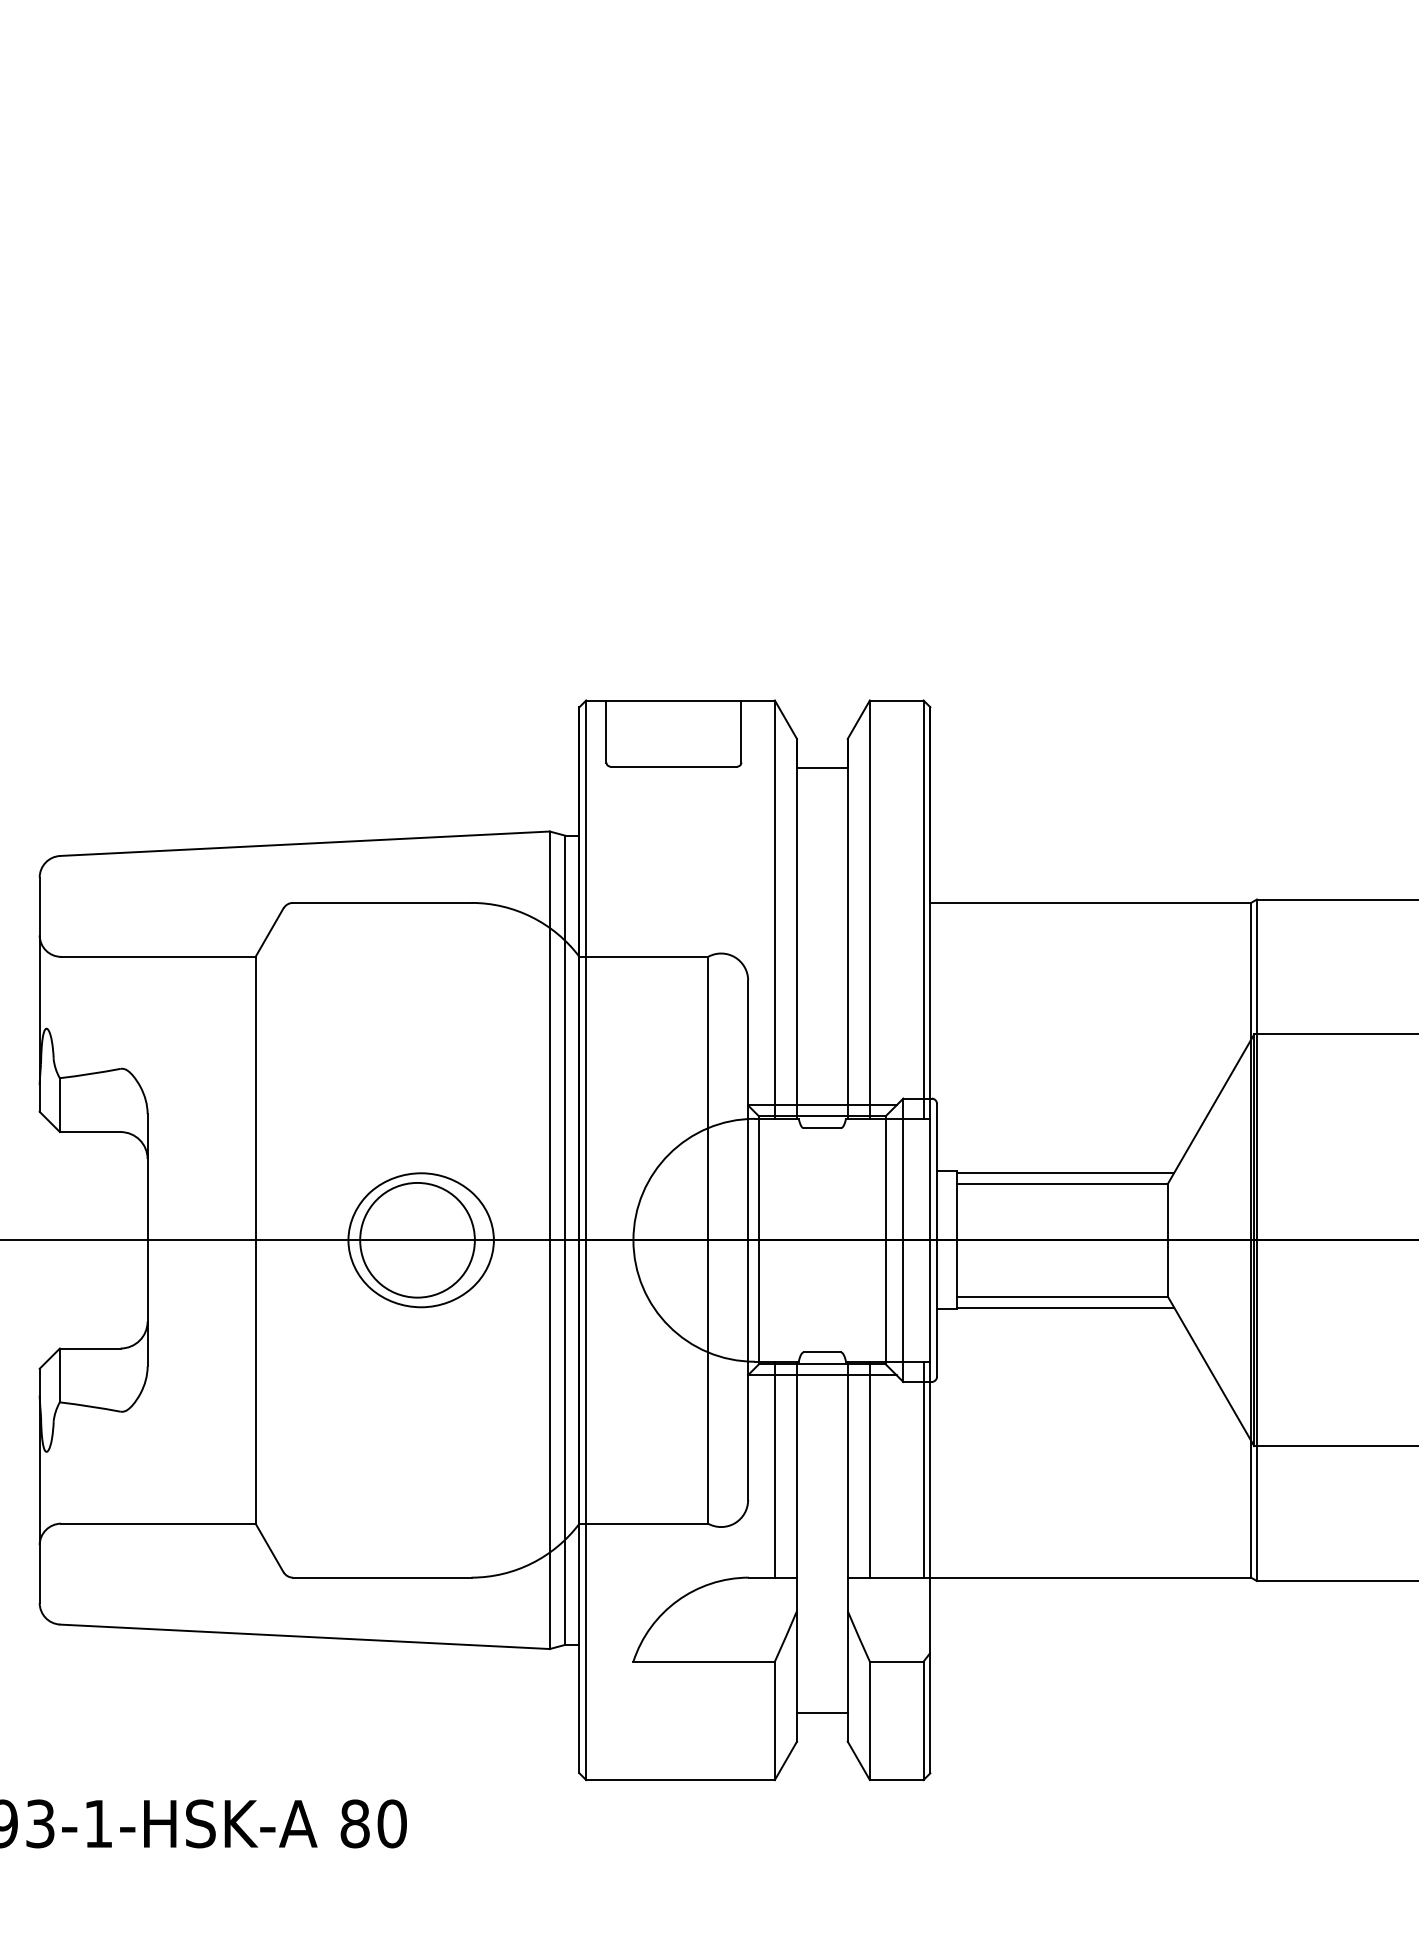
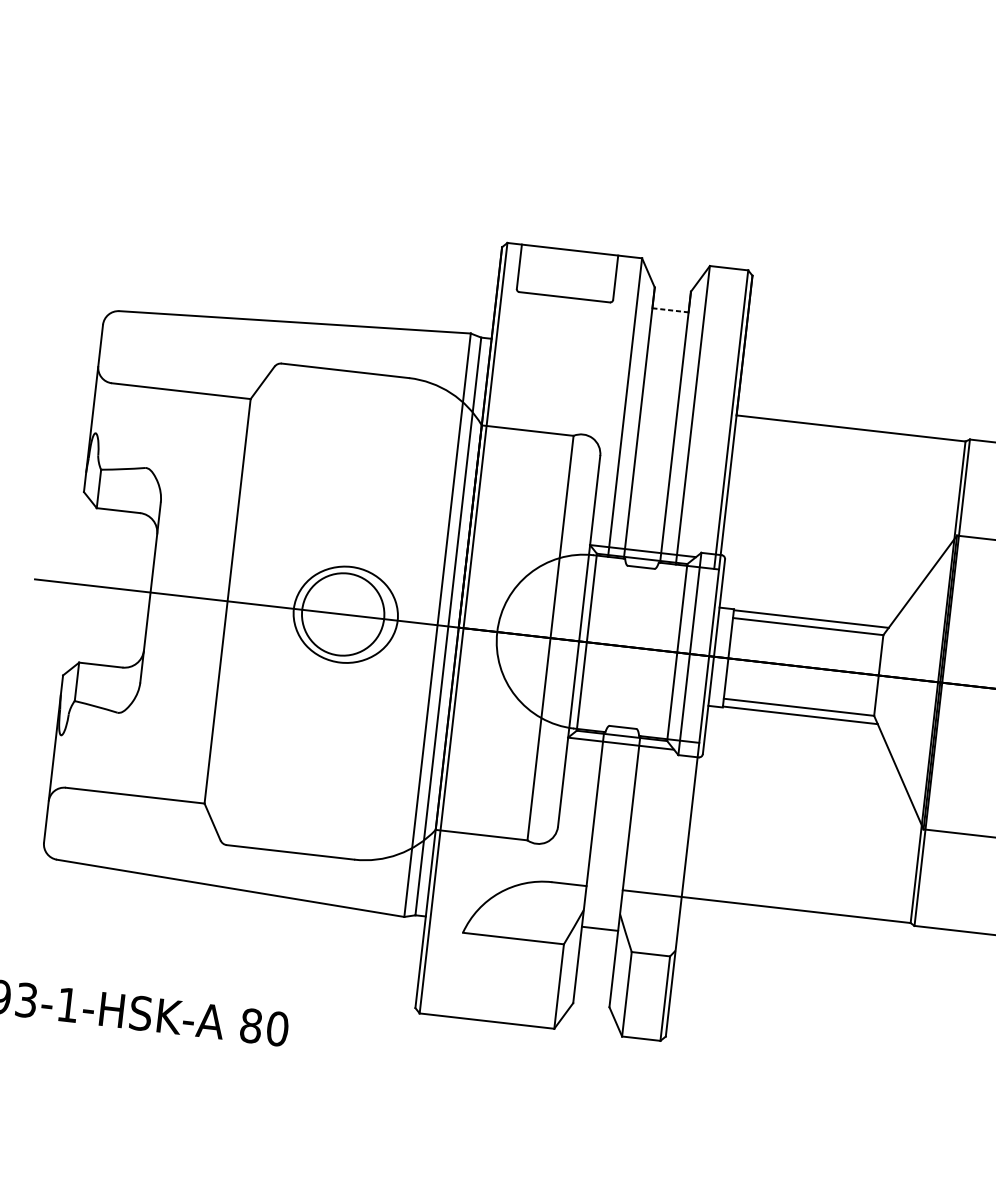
line: (822, 767) -> (670, 309), solid -> dashed
line: (774, 1469) -> (579, 807), removed
line: (869, 1469) -> (647, 814), removed
line: (923, 1469) -> (685, 819), removed
line: (822, 1712) -> (600, 928), moved

